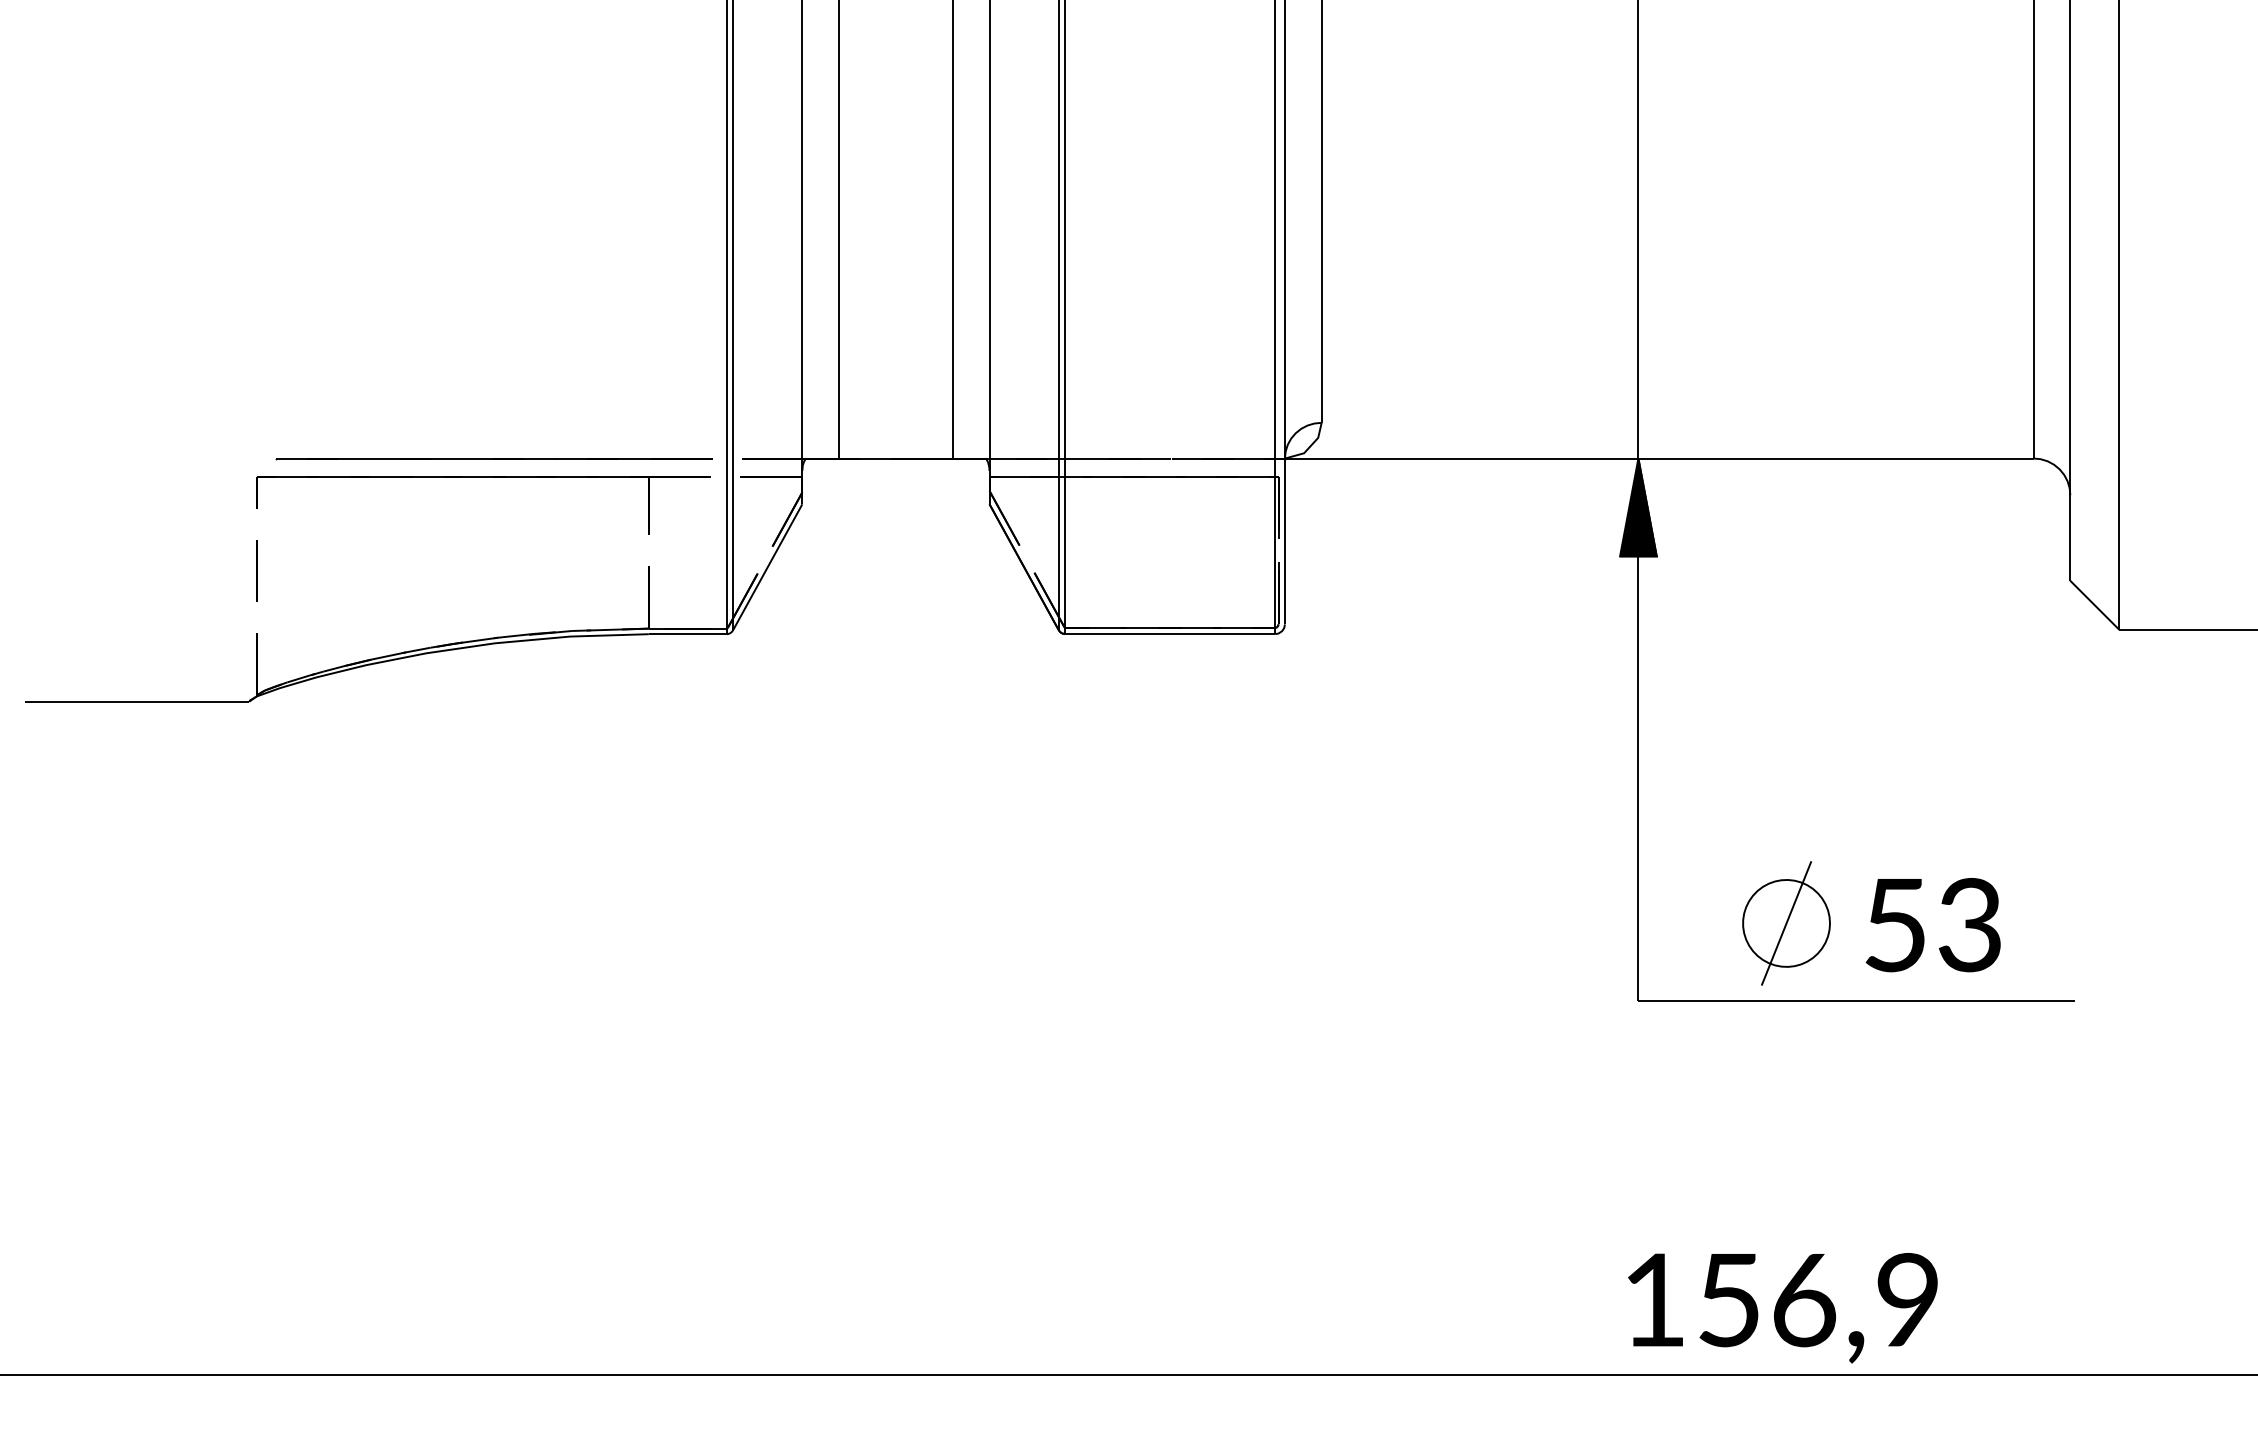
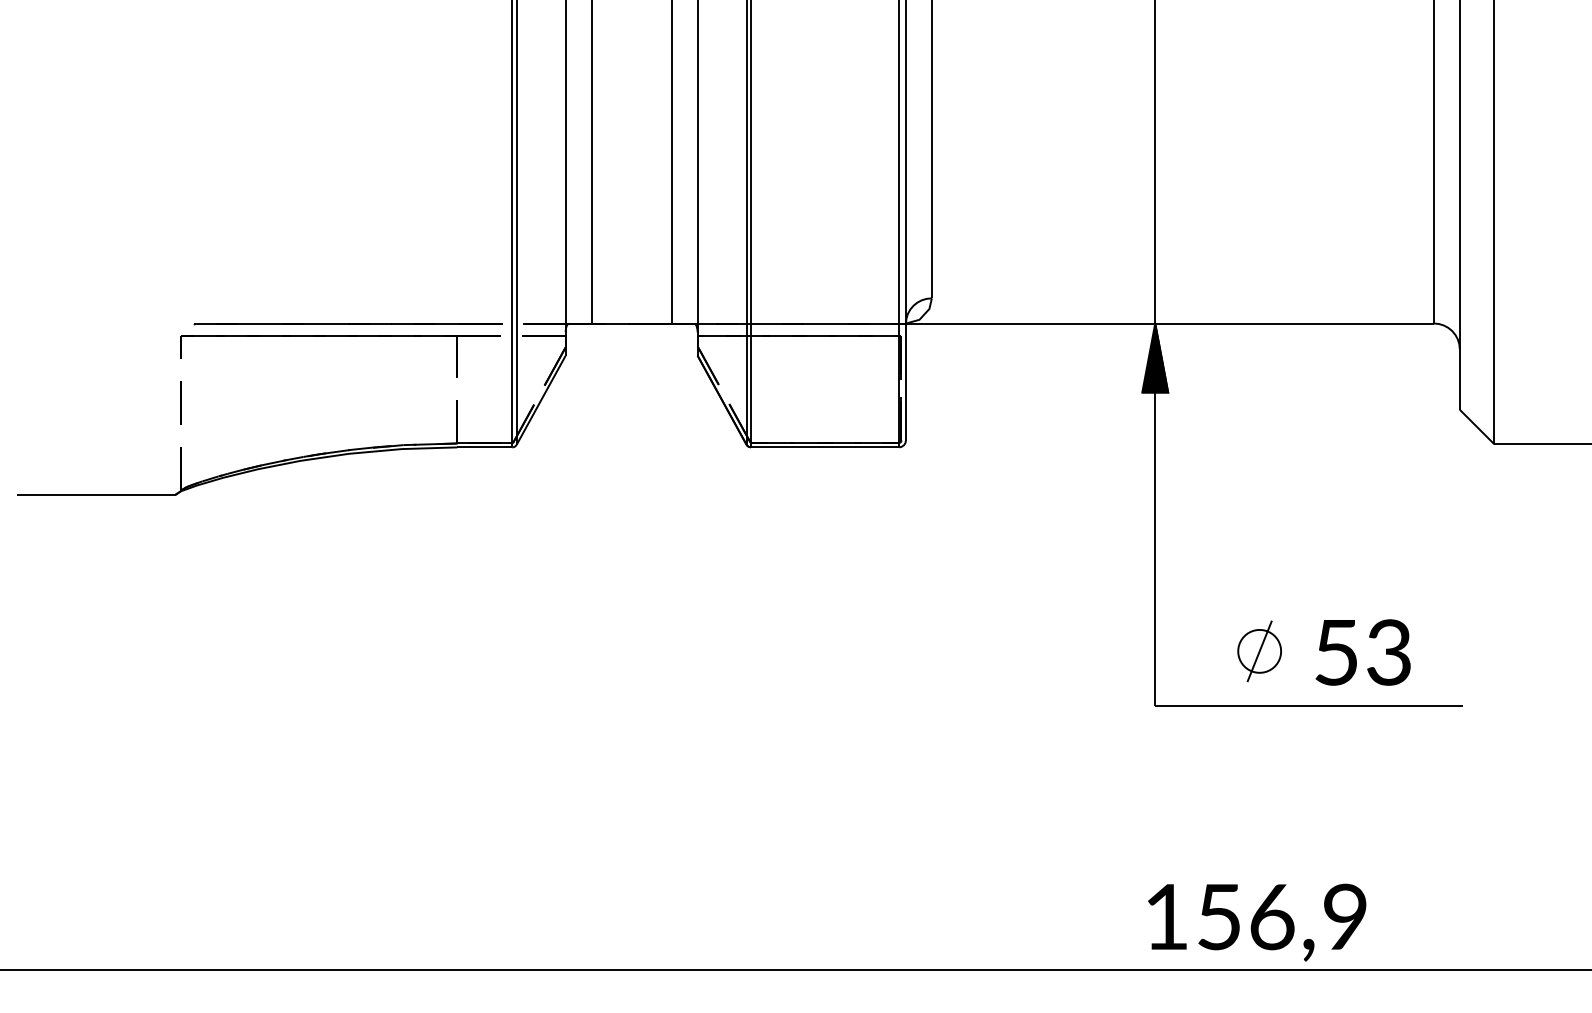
part: (1786, 923) -> (1259, 651), size x0.7

